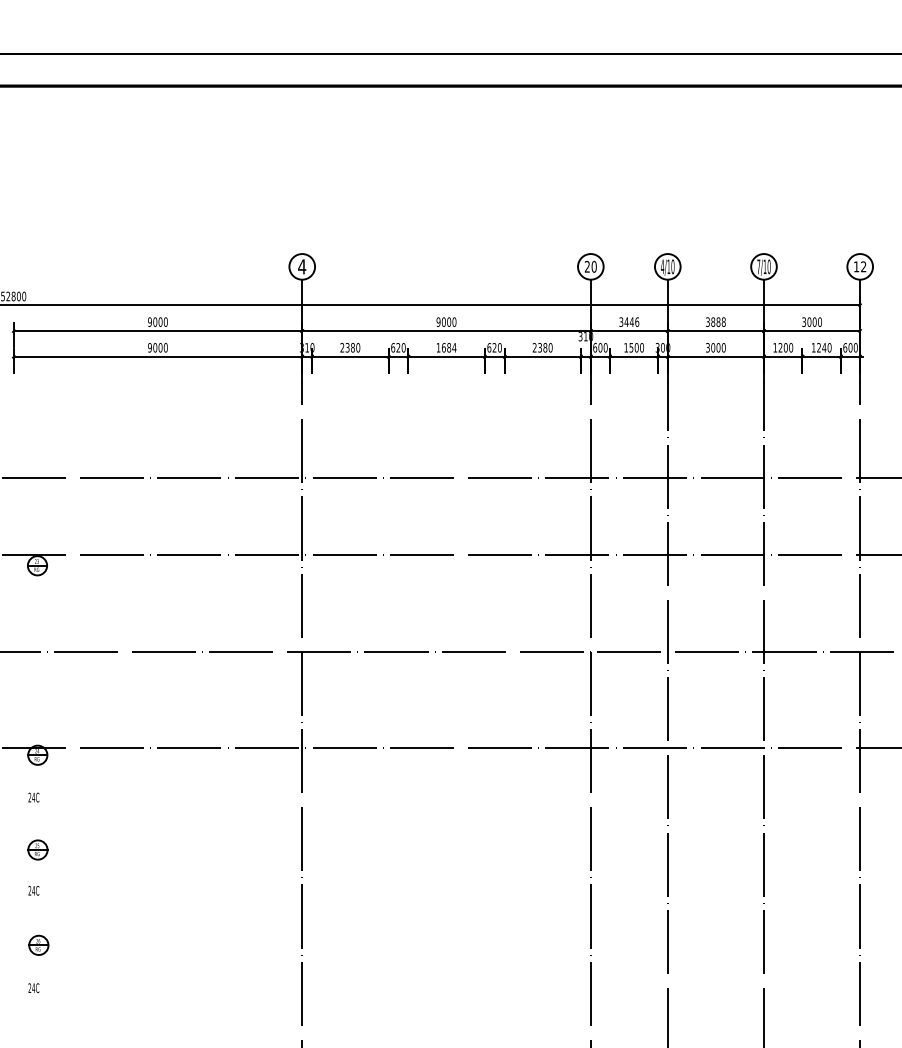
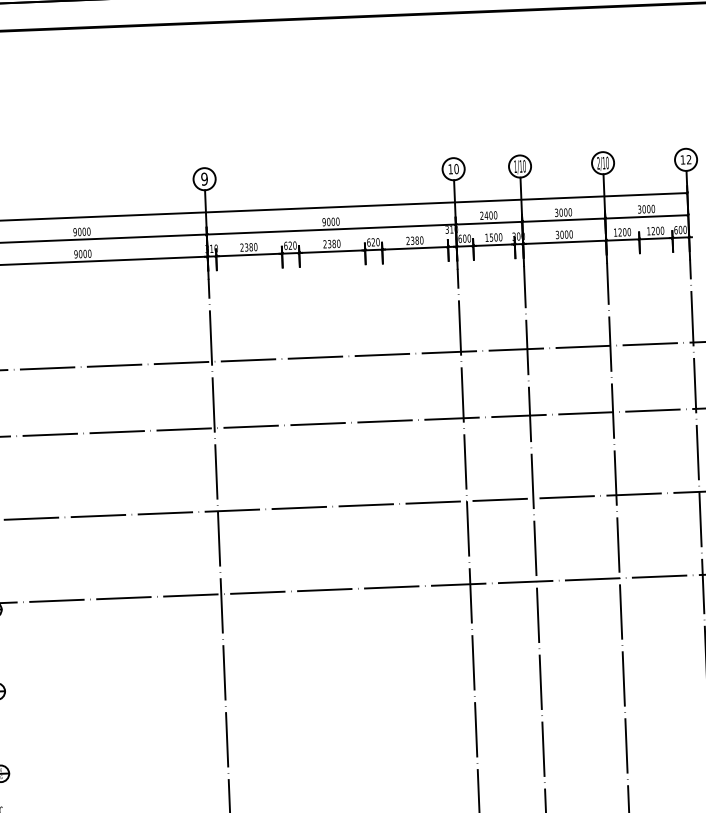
text: (302, 266) -> (204, 178), 4 -> 9
text: (586, 266) -> (449, 169), 20 -> 10
text: (662, 266) -> (515, 166), 4/10 -> 1/10
text: (758, 266) -> (598, 163), 7/10 -> 2/10
text: (629, 321) -> (488, 215), 3446 -> 2400
text: (718, 321) -> (565, 211), 3888 -> 3000
text: (446, 347) -> (331, 243), 1684 -> 2380
text: (824, 347) -> (658, 230), 1240 -> 1200

